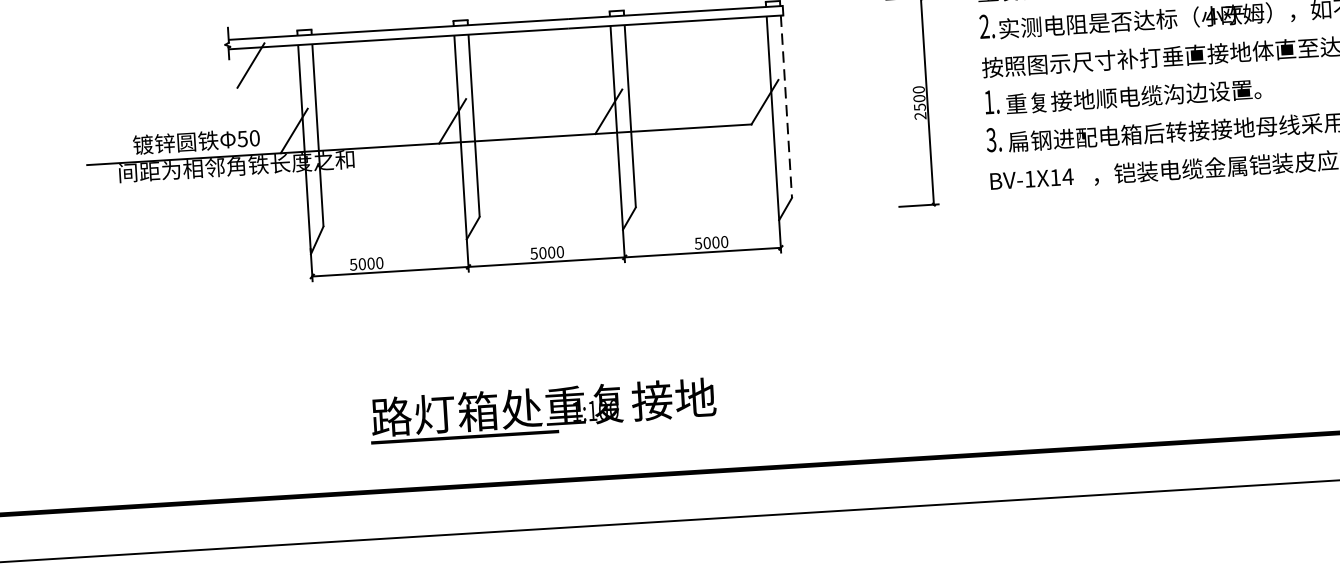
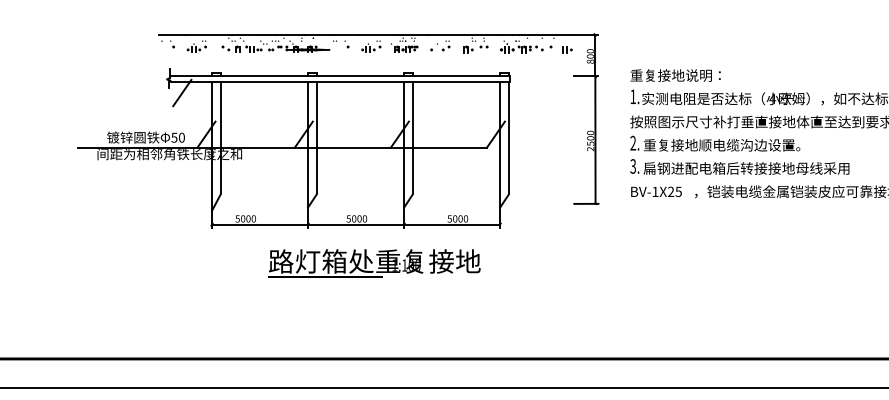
text: (984, 26) -> (633, 96), 2. -> 1.
text: (989, 101) -> (633, 142), 1. -> 2.
line: (785, 107) -> (508, 138), dashed -> solid
text: (1062, 176) -> (675, 191), BV-1X14 -> BV-1X25
text: (543, 410) -> (374, 263), moved

